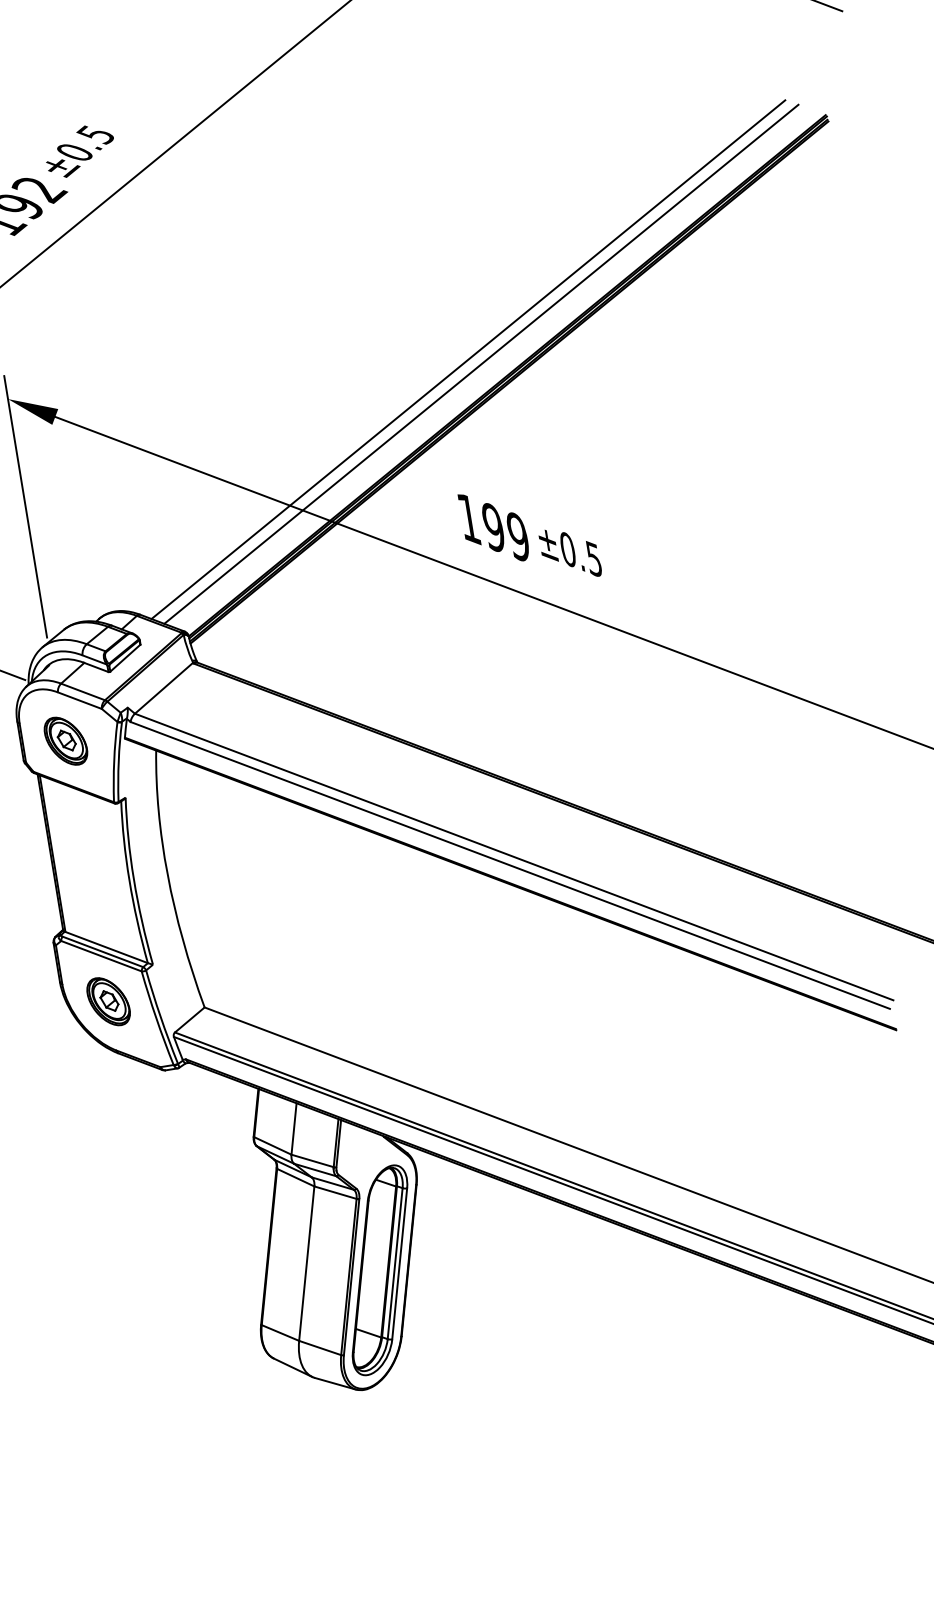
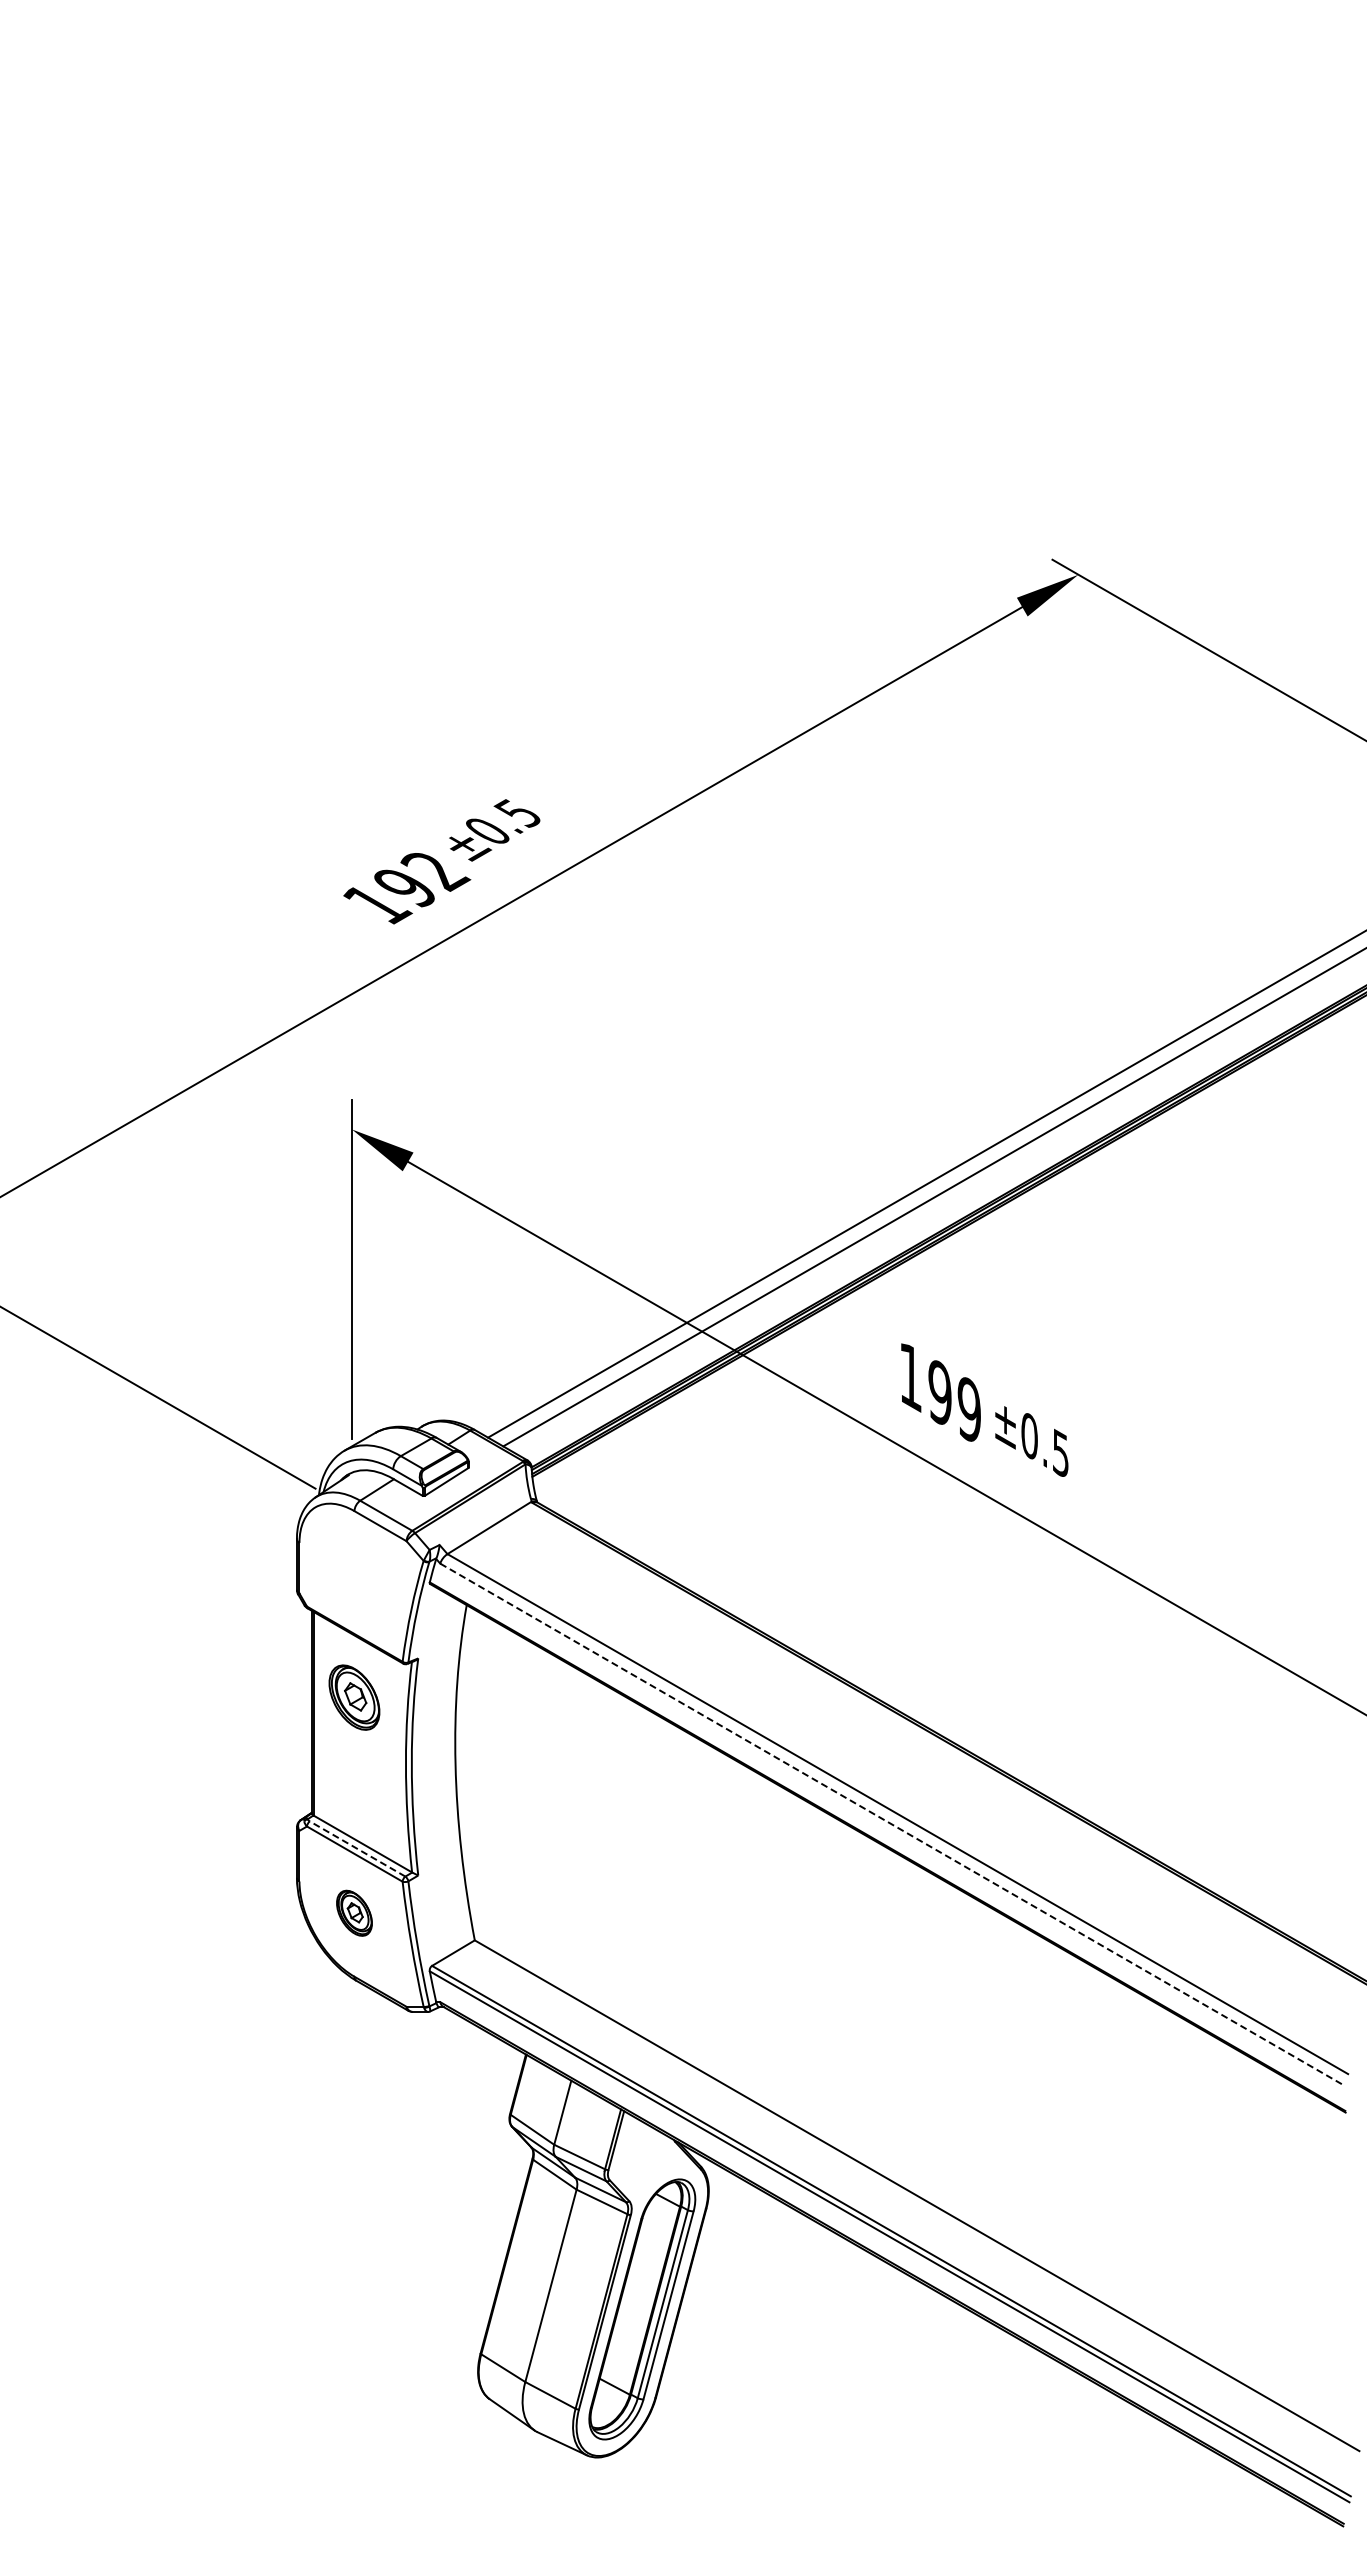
part: (65, 741) -> (354, 1697), moved
line: (510, 865) -> (891, 1823), solid -> dashed
line: (102, 951) -> (357, 1848), solid -> dashed
part: (108, 1001) -> (354, 1913), size x0.7

